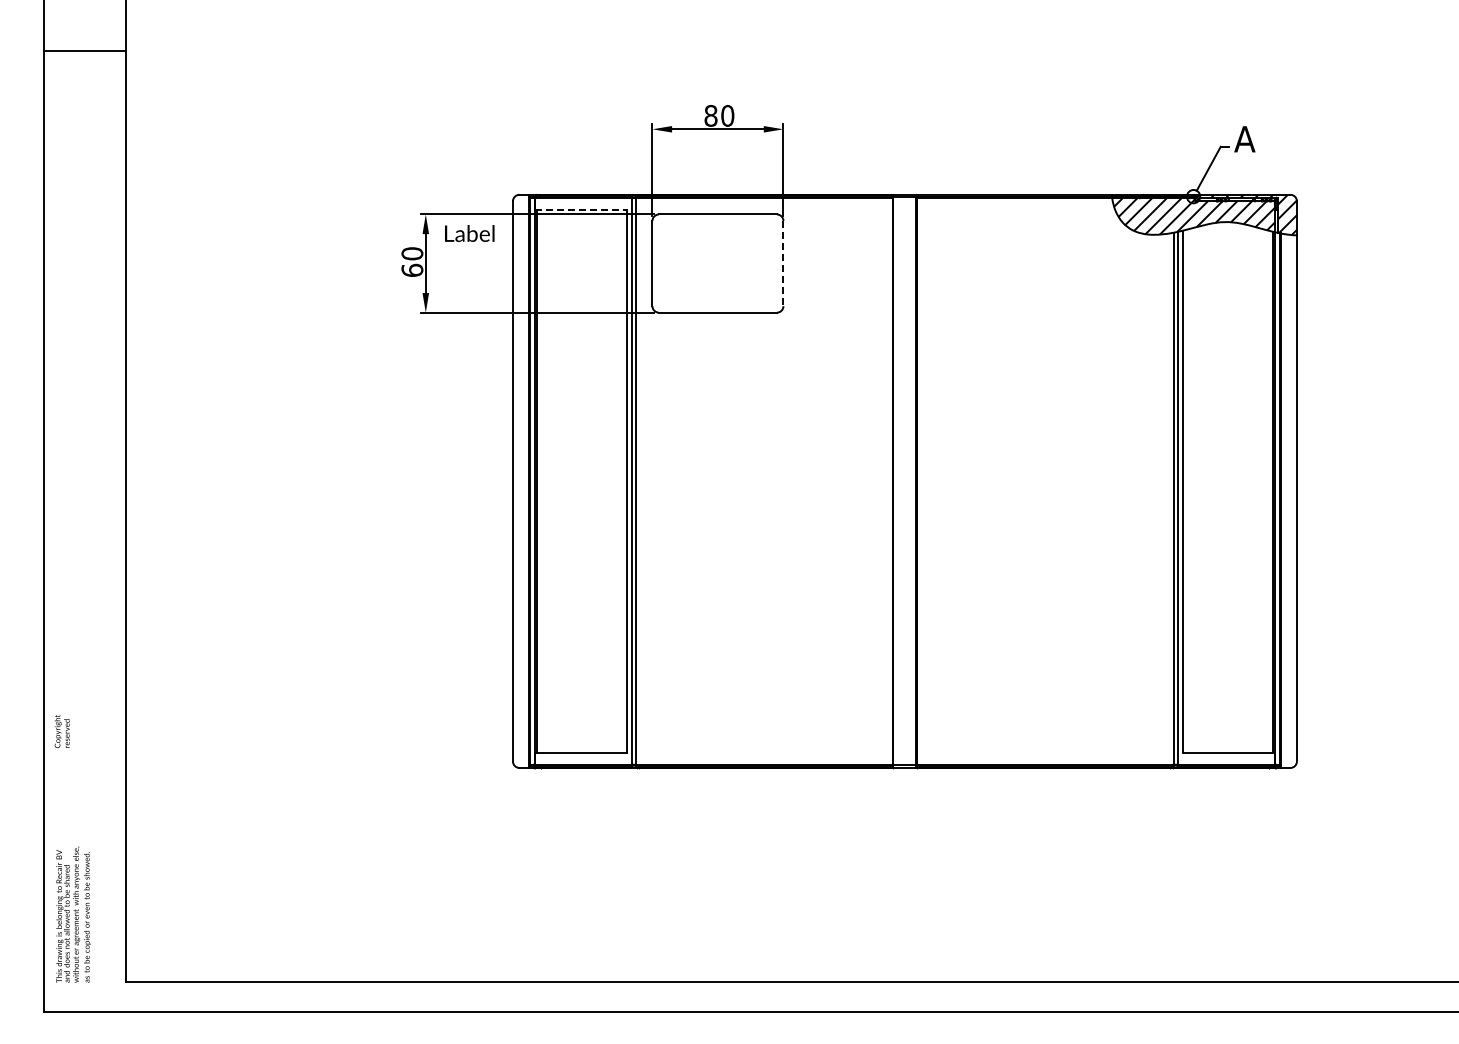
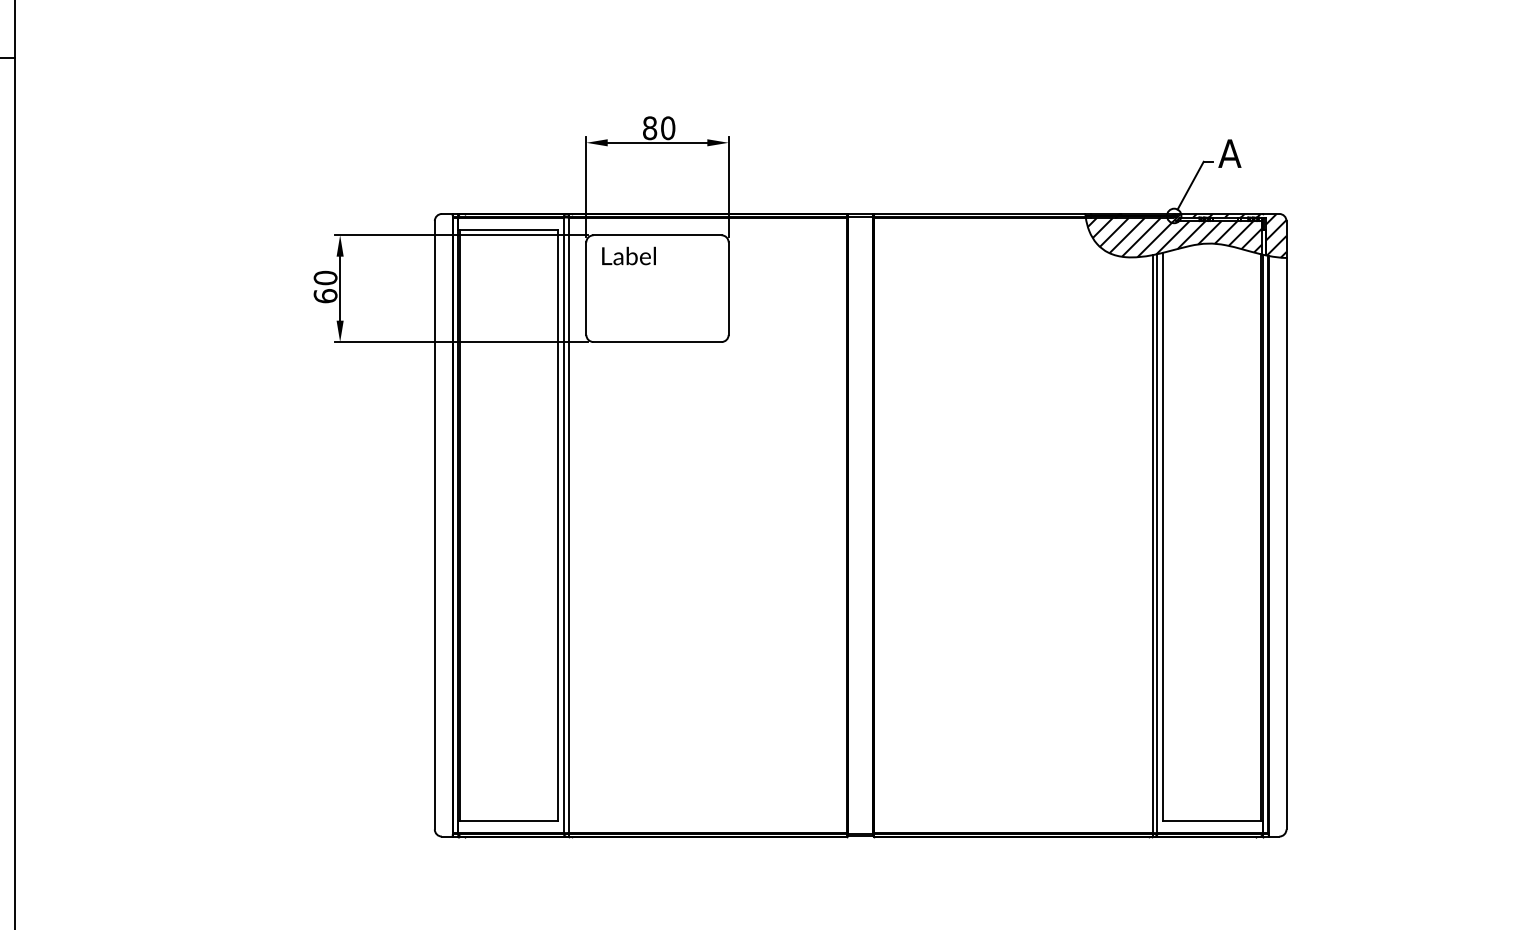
line: (581, 209) -> (509, 229), dashed -> solid
text: (469, 233) -> (628, 255), moved
line: (783, 263) -> (728, 288), dashed -> solid

